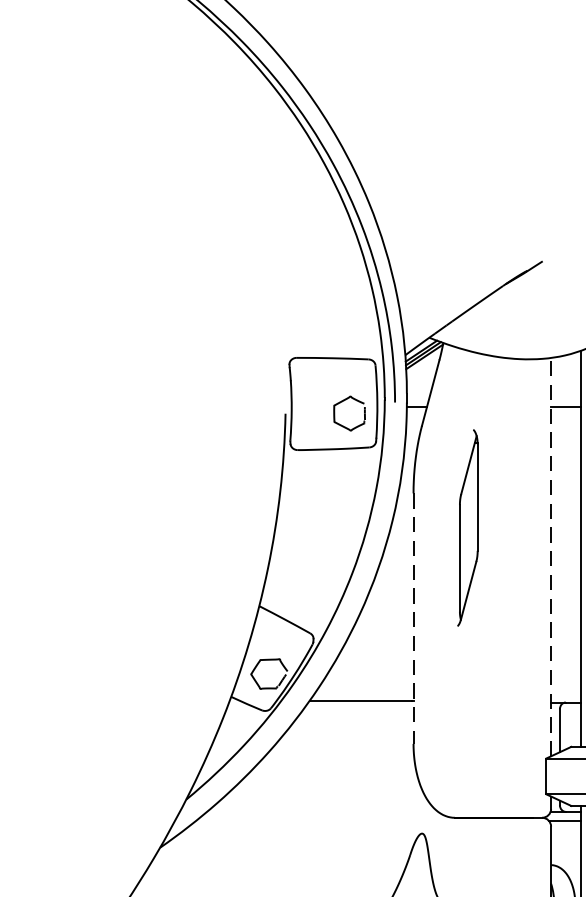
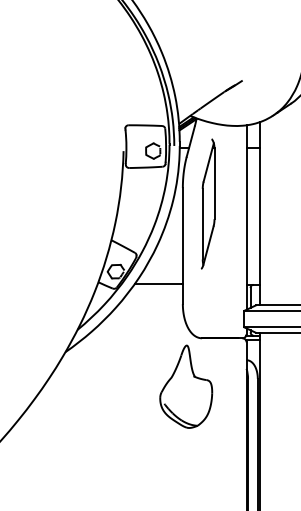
part: (466, 526) -> (207, 203), size x1.43
line: (550, 557) -> (246, 217), dashed -> solid
line: (412, 619) -> (182, 246), dashed -> solid

